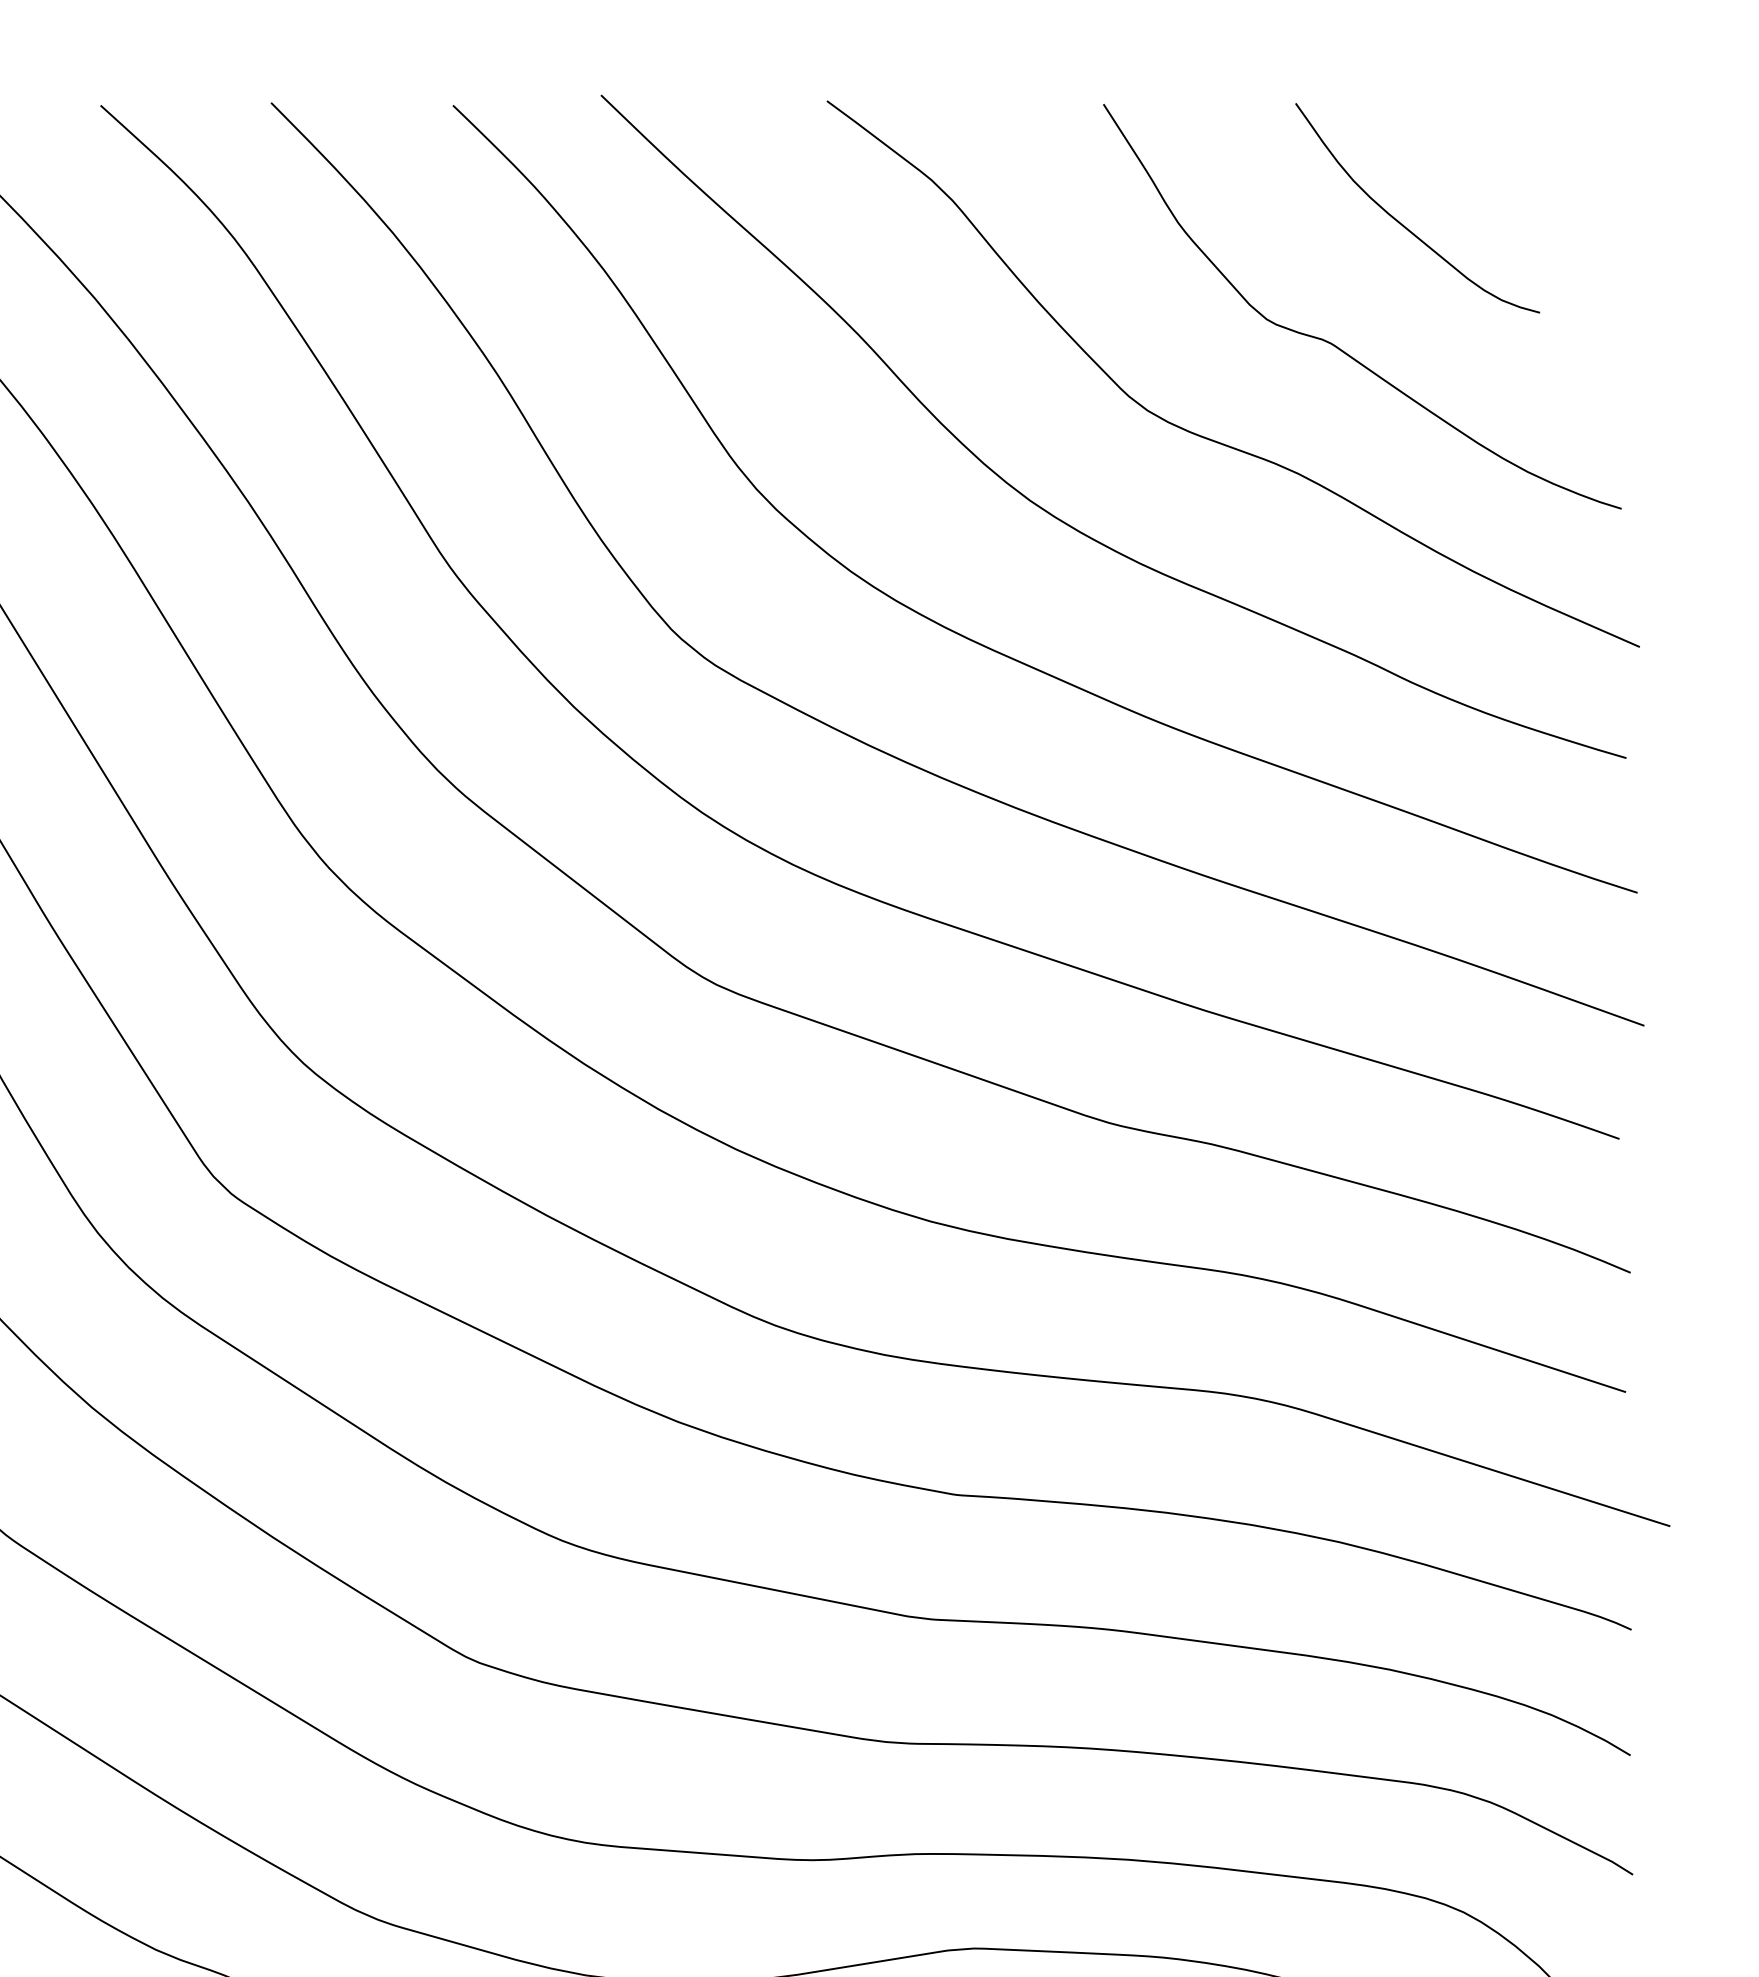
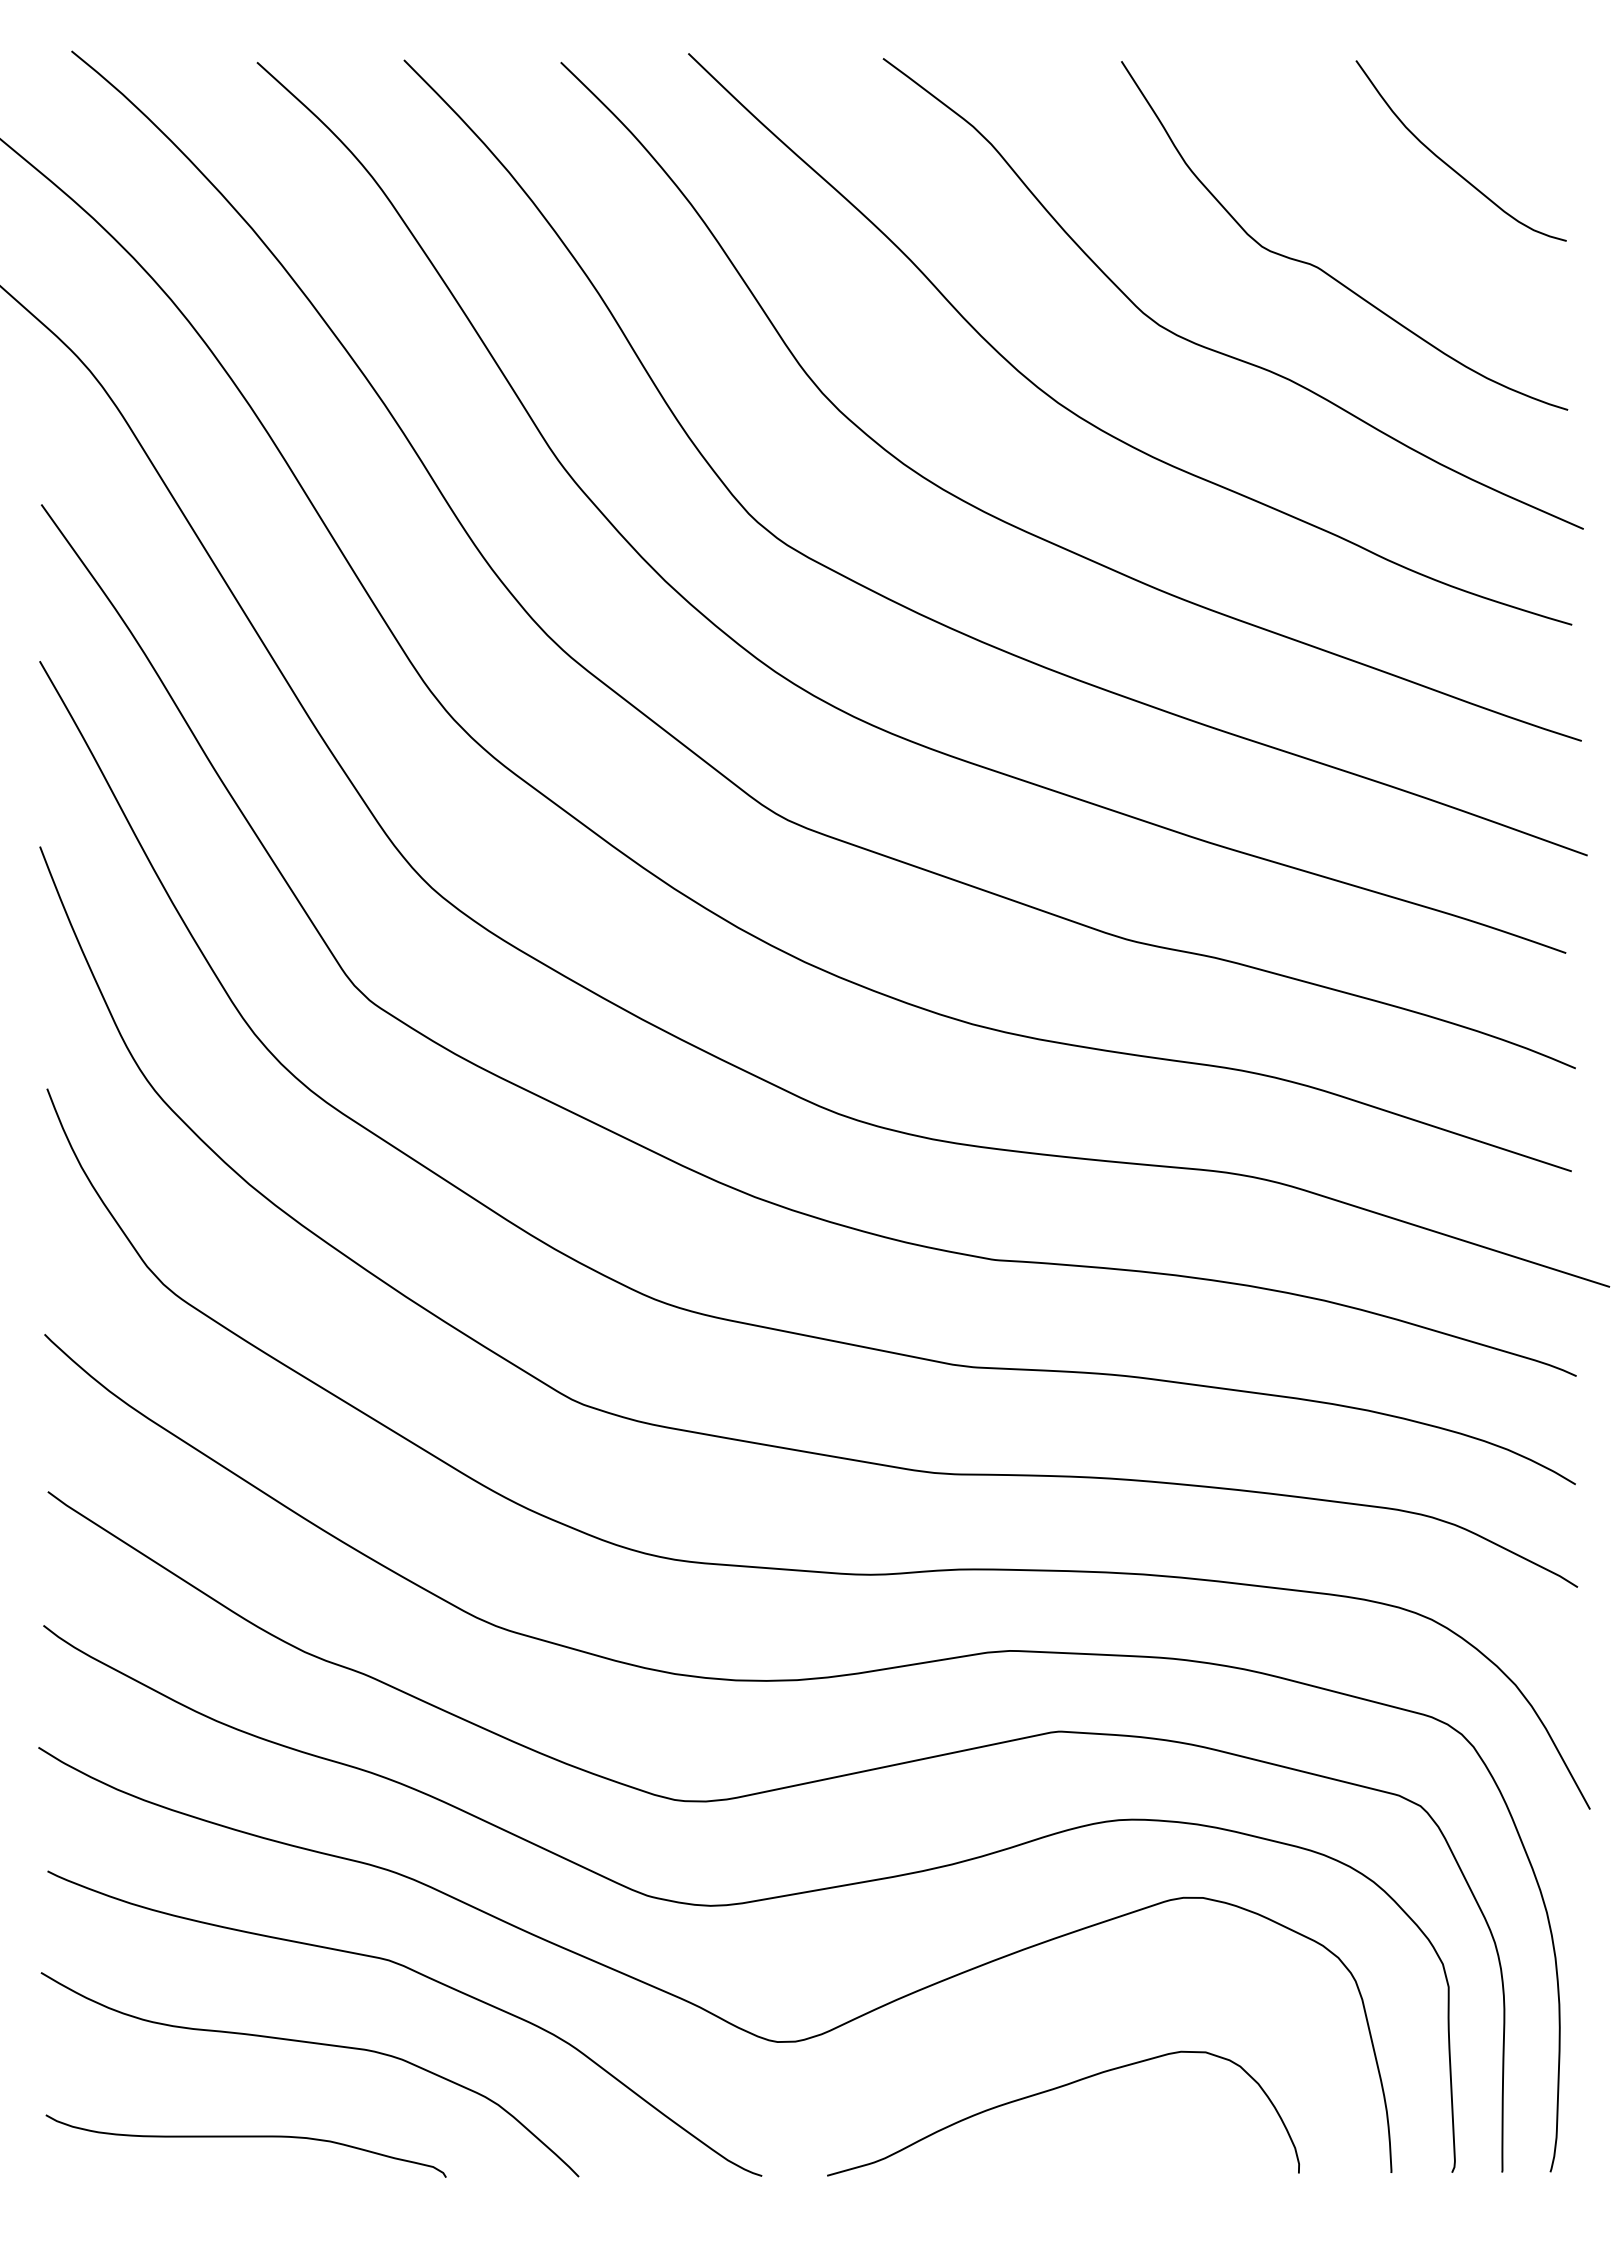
curve: (1401, 222) -> (1447, 163), moved

